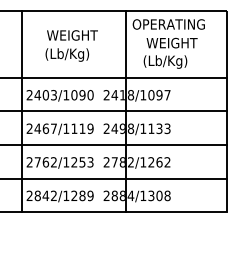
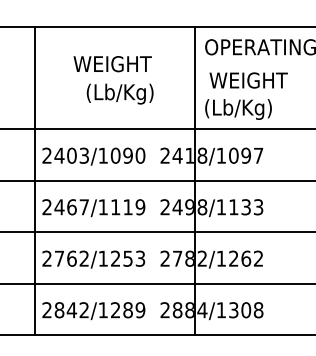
text: (170, 52) -> (246, 94), moved
text: (67, 54) -> (120, 93), moved

